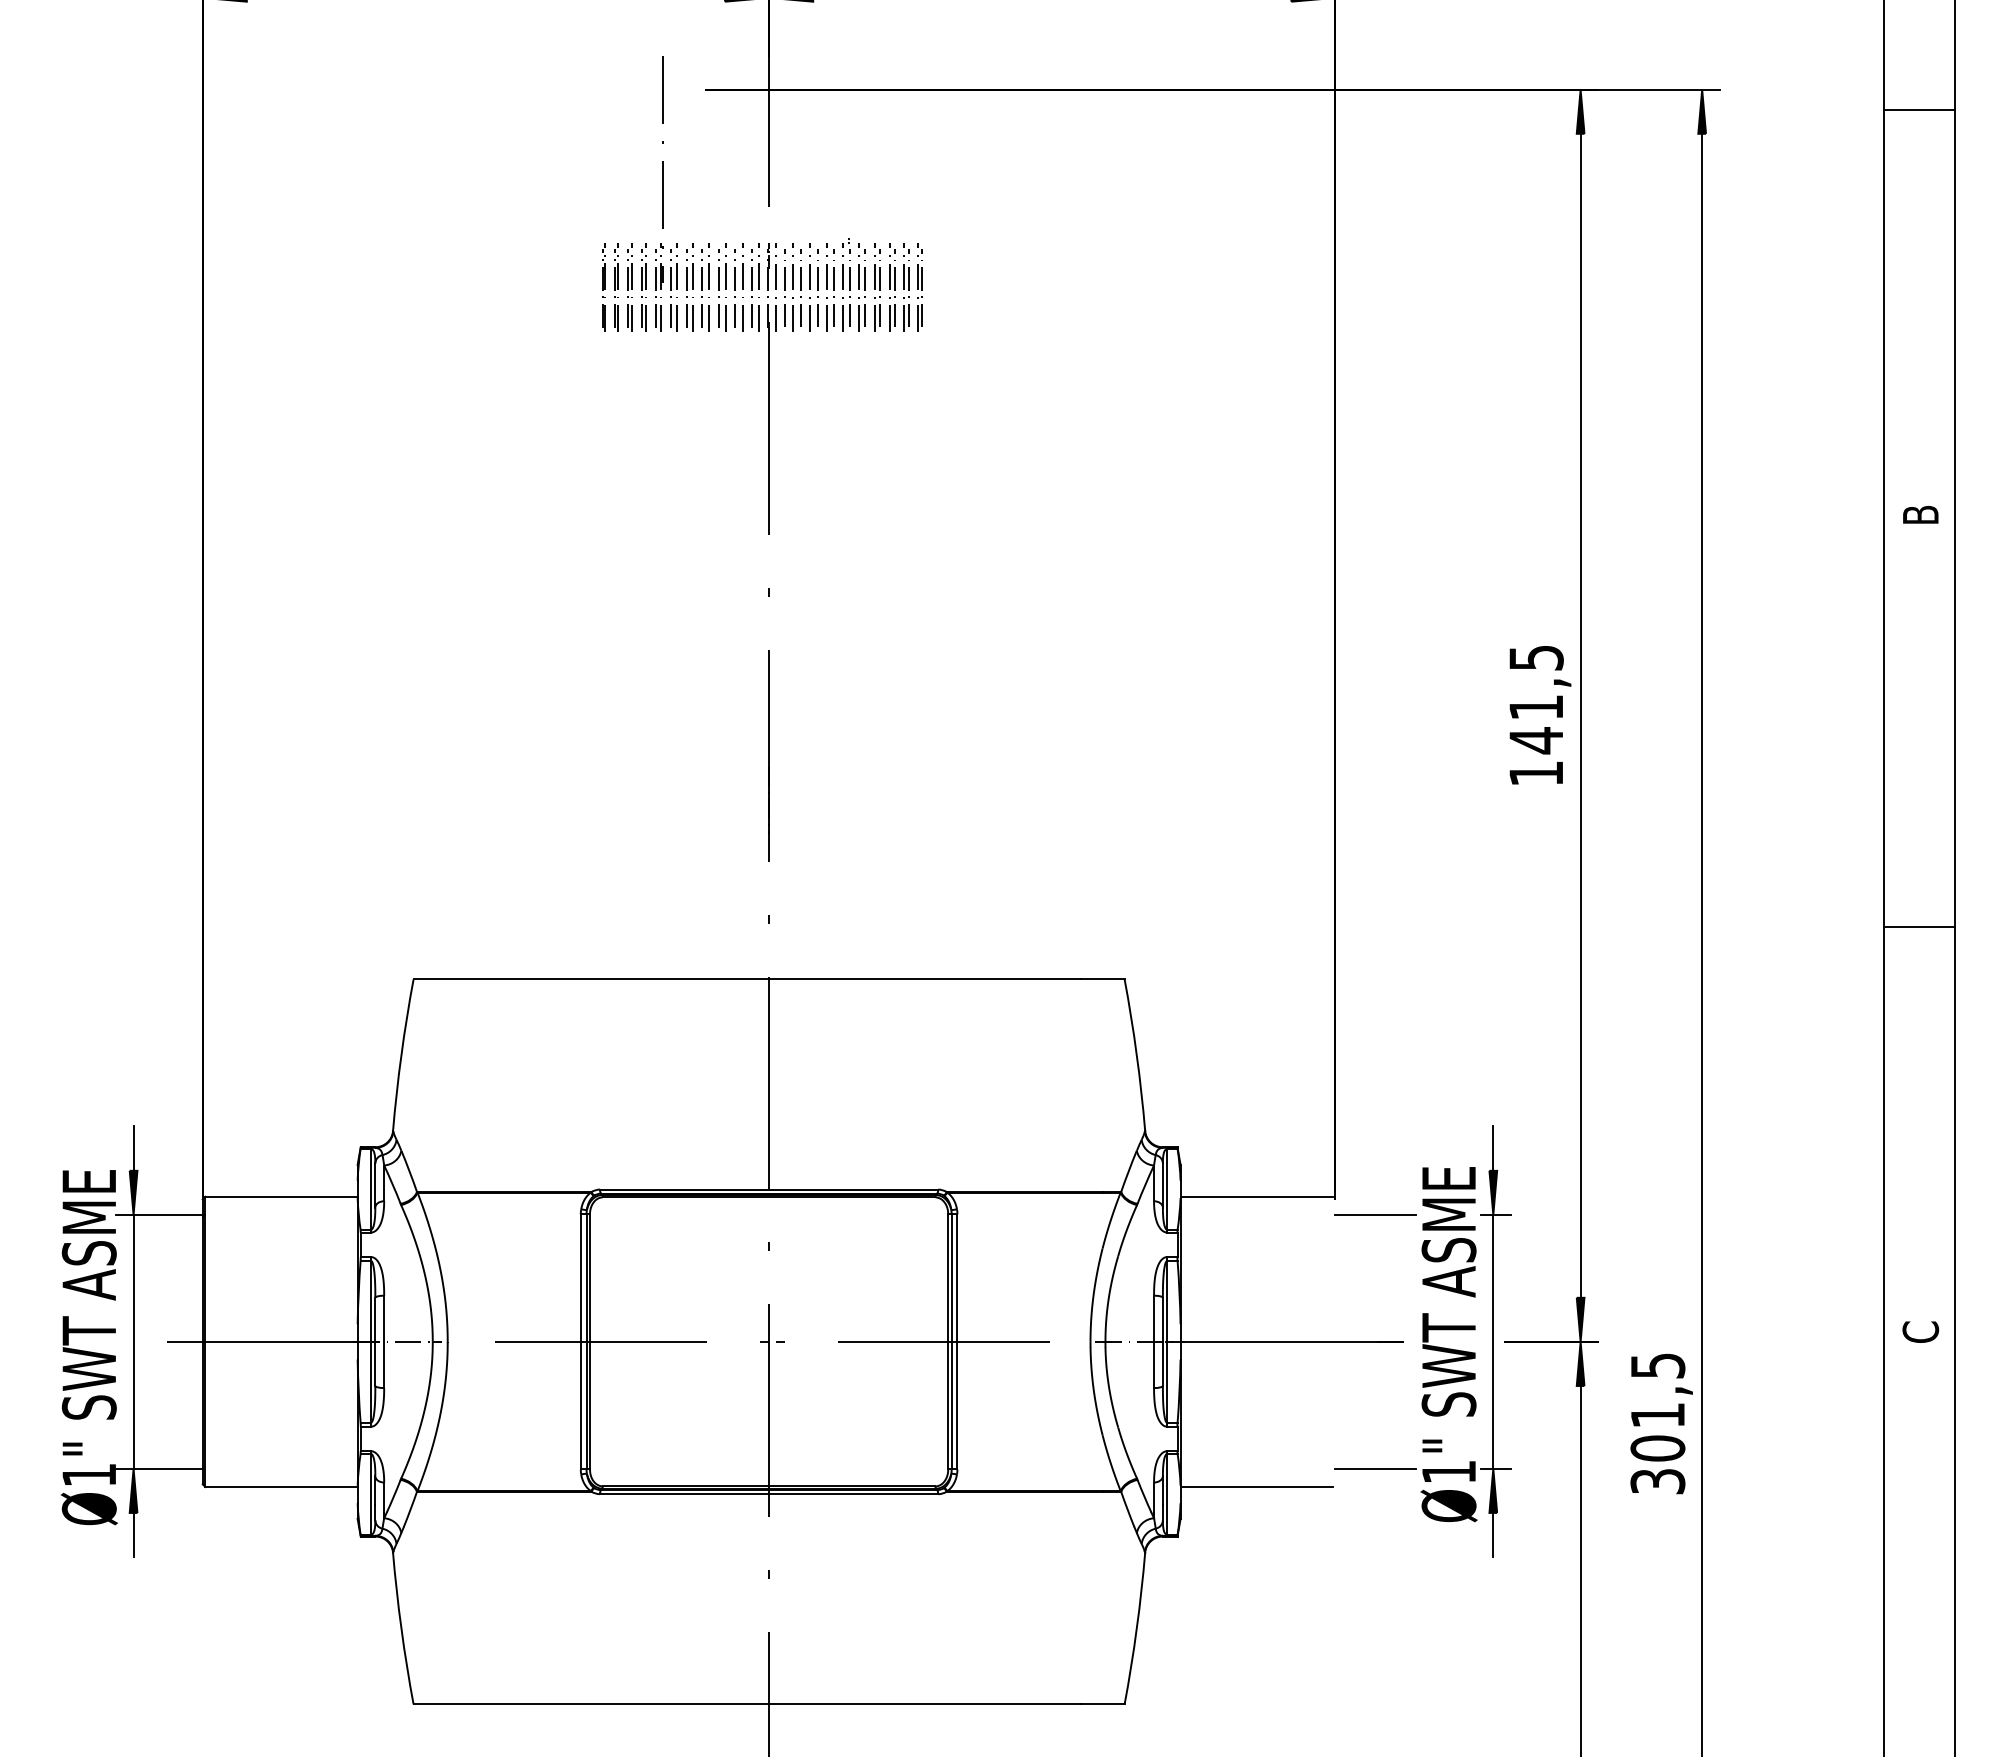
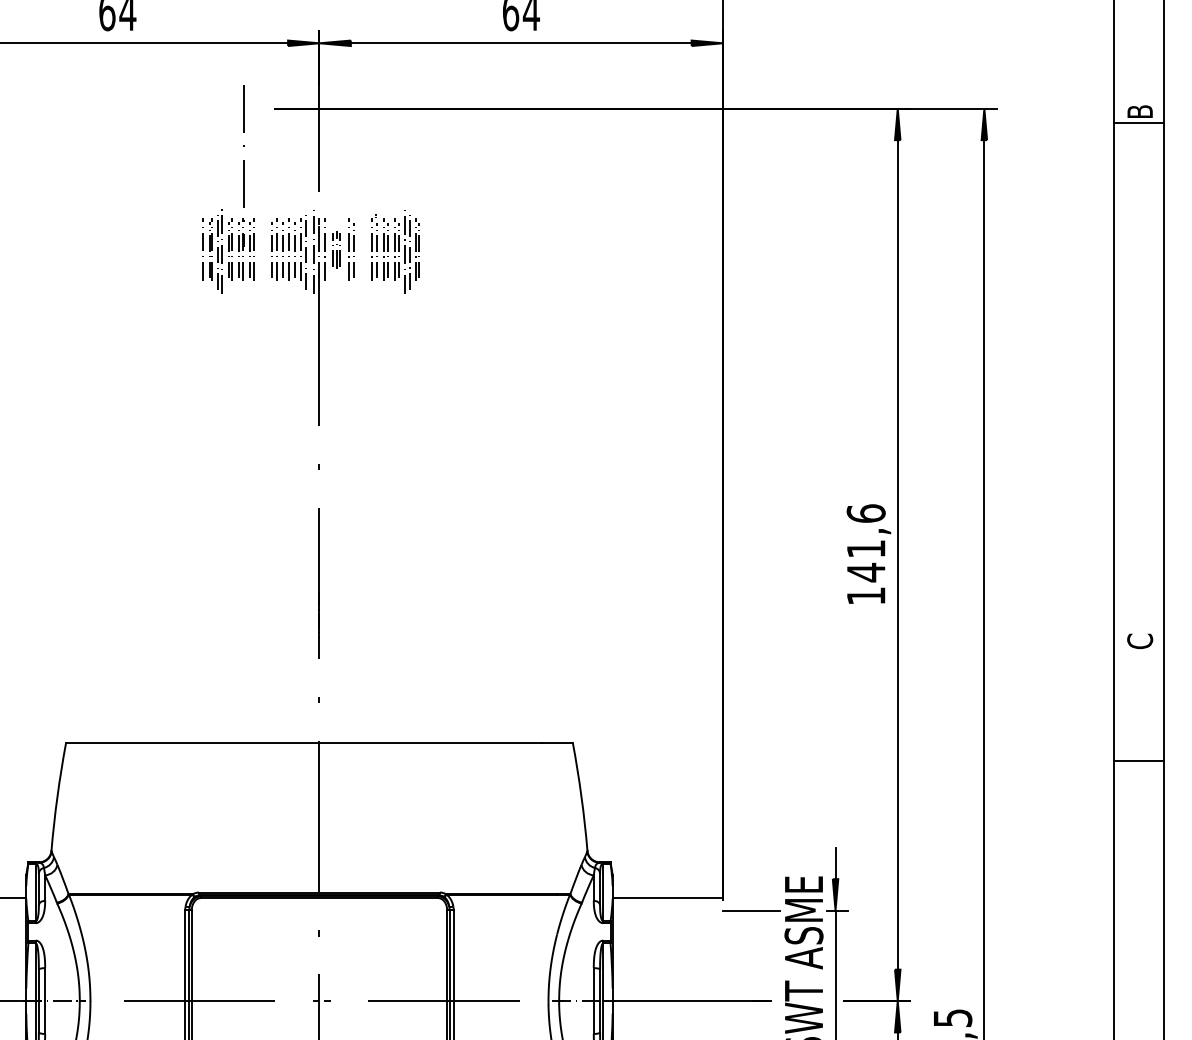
part: (629, 287) -> (219, 249), size x1.4
part: (689, 287) -> (262, 249), removed
part: (755, 287) -> (309, 249), size x1.4
part: (792, 287) -> (336, 249), size x0.6
part: (830, 287) -> (363, 249), removed
part: (892, 287) -> (407, 249), size x1.4
part: (919, 287) -> (426, 249), removed
line: (602, 288) -> (200, 250), removed
text: (1920, 514) -> (1139, 111), moved
text: (1535, 657) -> (865, 513), 141,5 -> 141,6
line: (1918, 926) -> (1138, 761), moved
text: (1920, 1331) -> (1139, 640), moved

